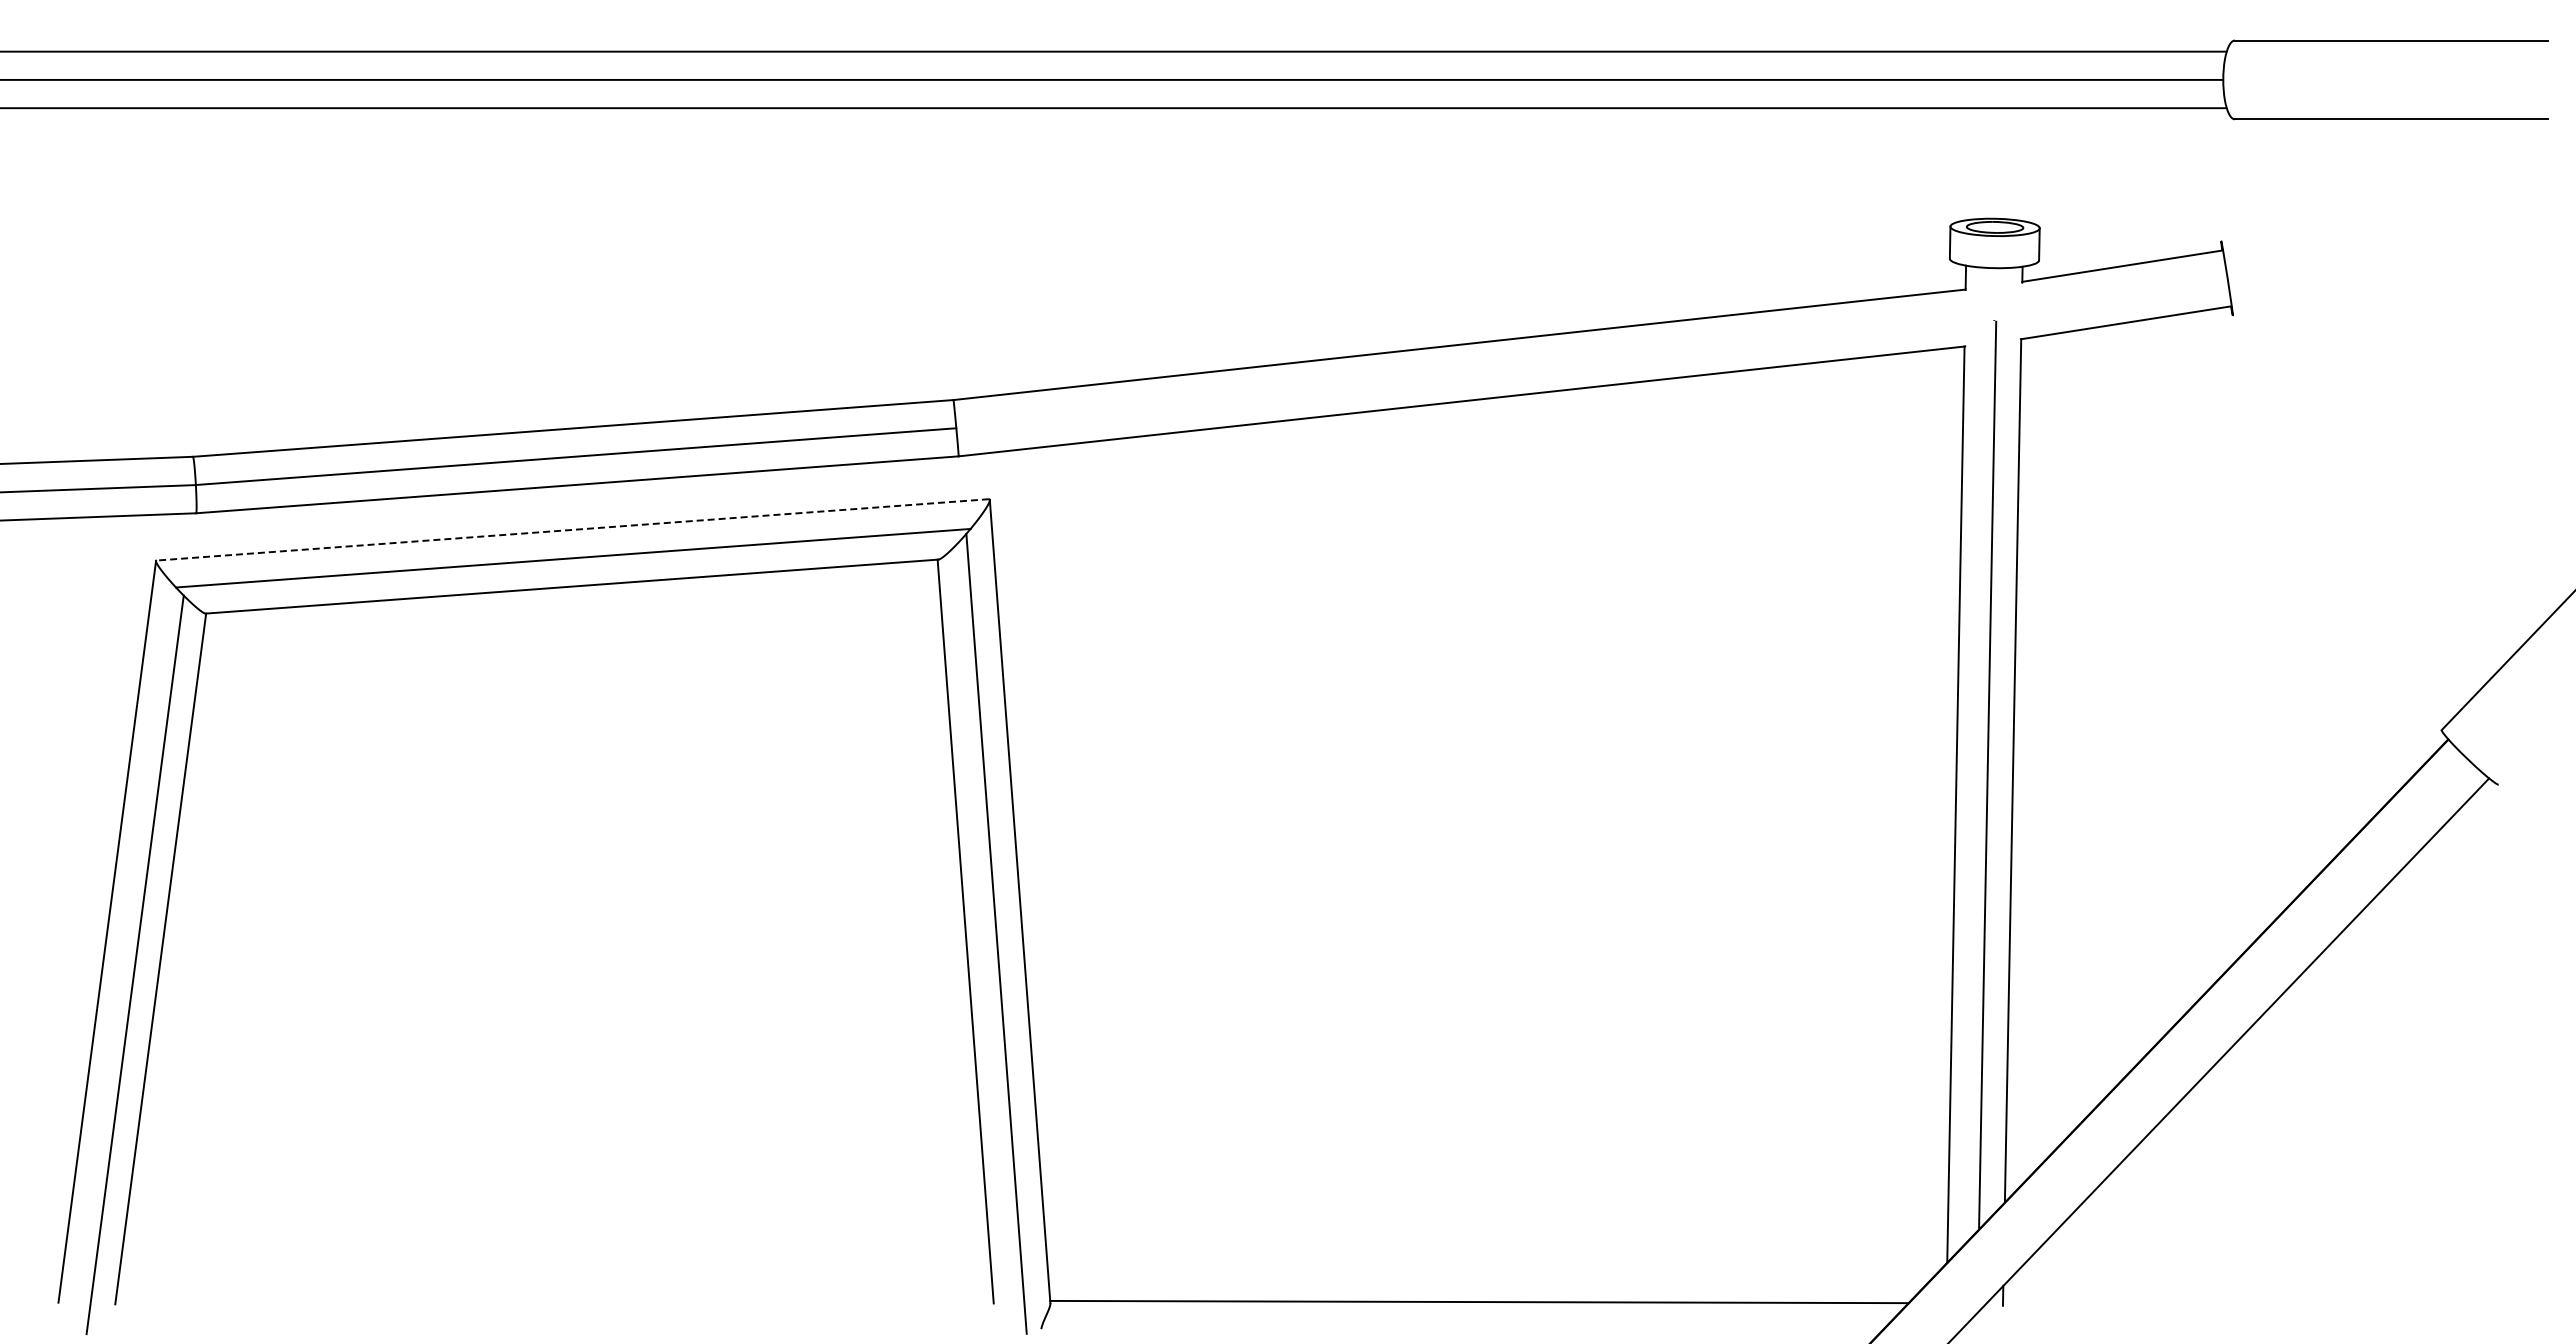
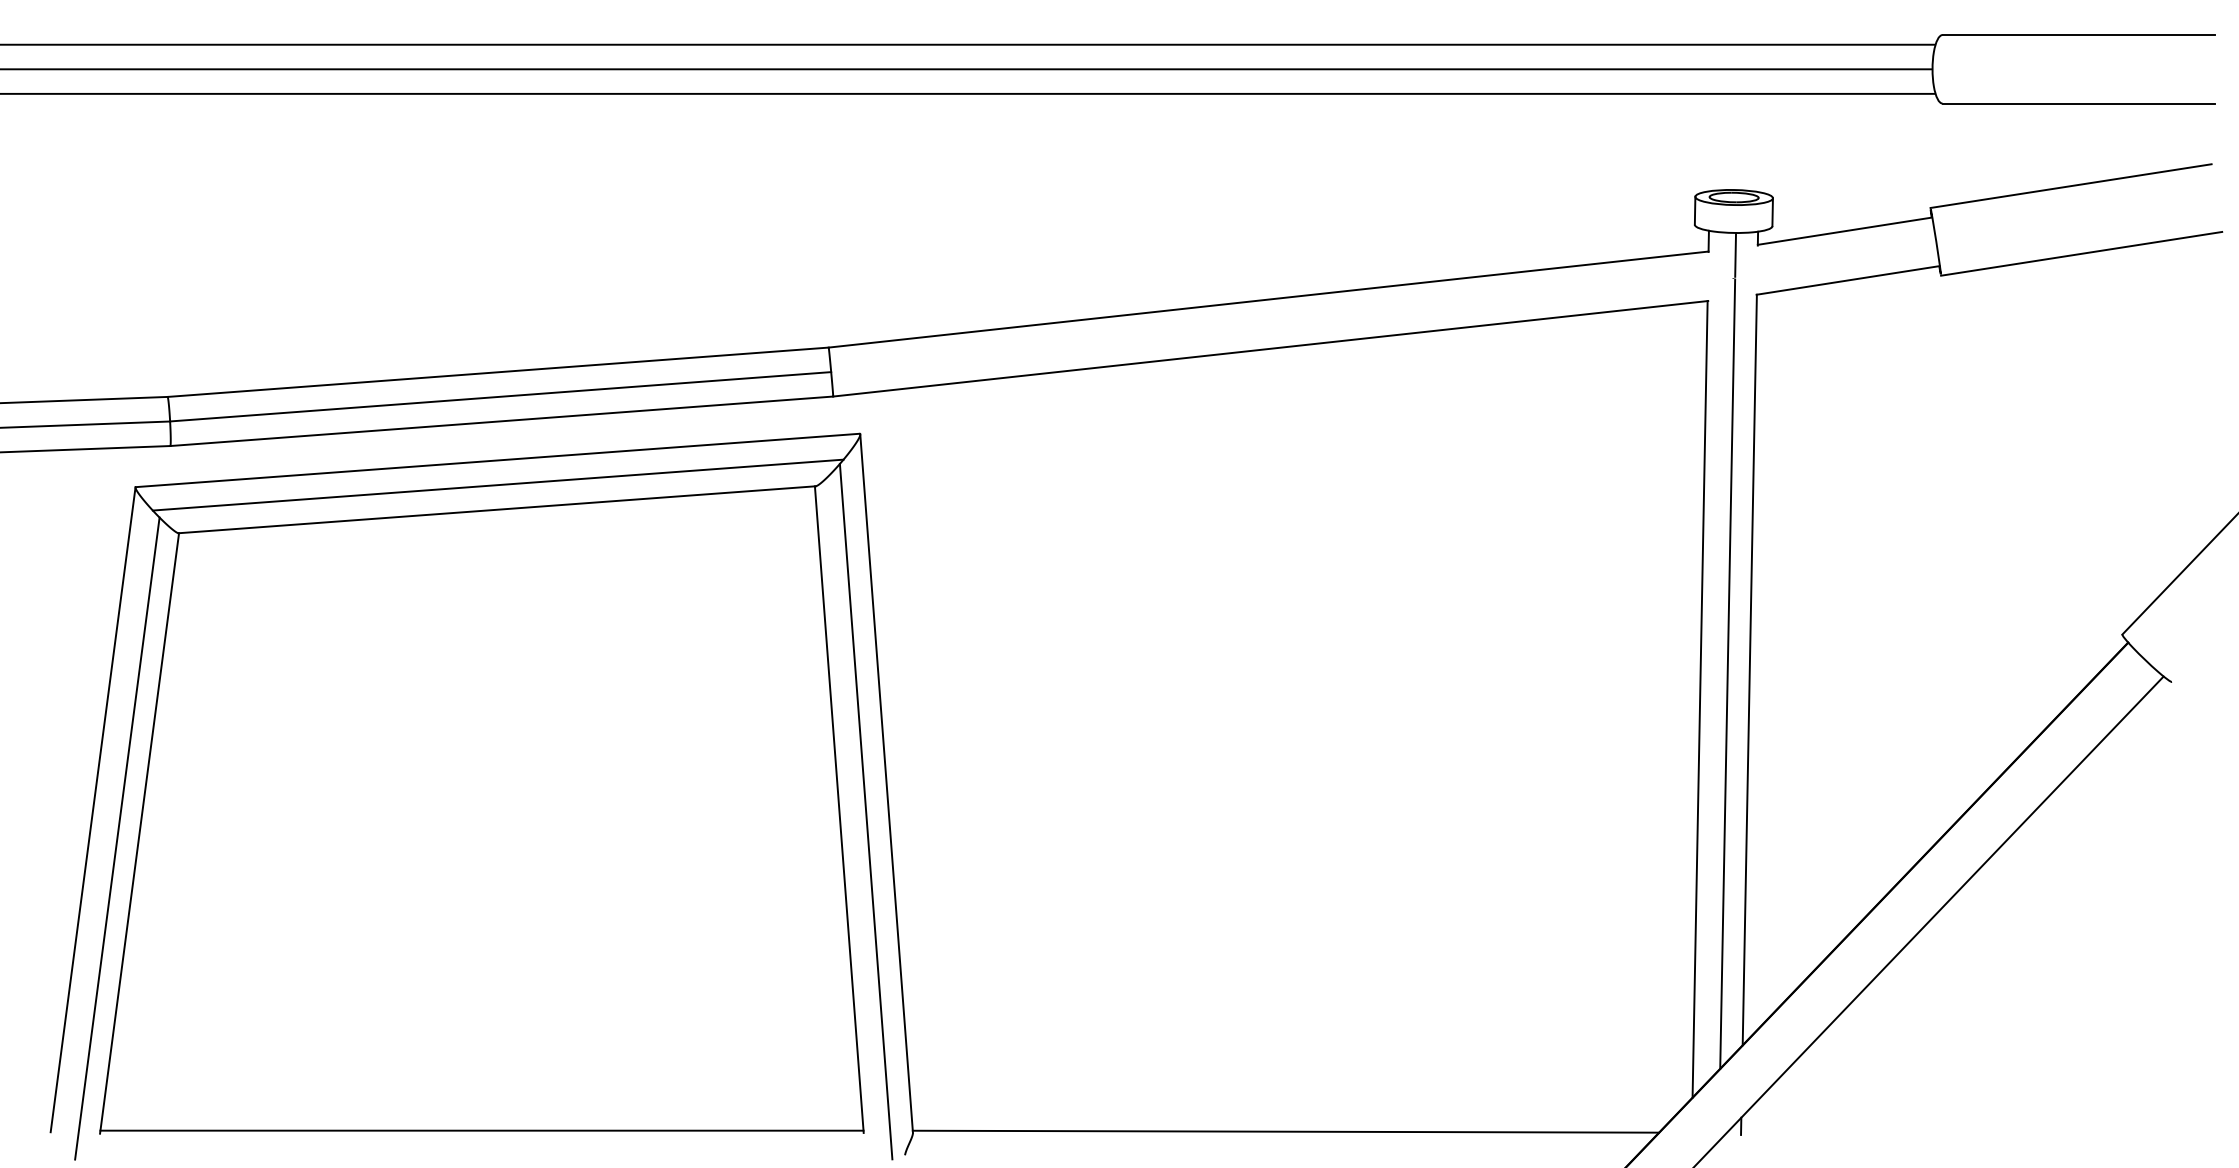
line: (2382, 214) -> (2070, 186), added
line: (2394, 292) -> (2081, 254), added
line: (1996, 293) -> (1735, 254), added
line: (572, 529) -> (497, 460), dashed -> solid
line: (554, 1300) -> (481, 1130), added

